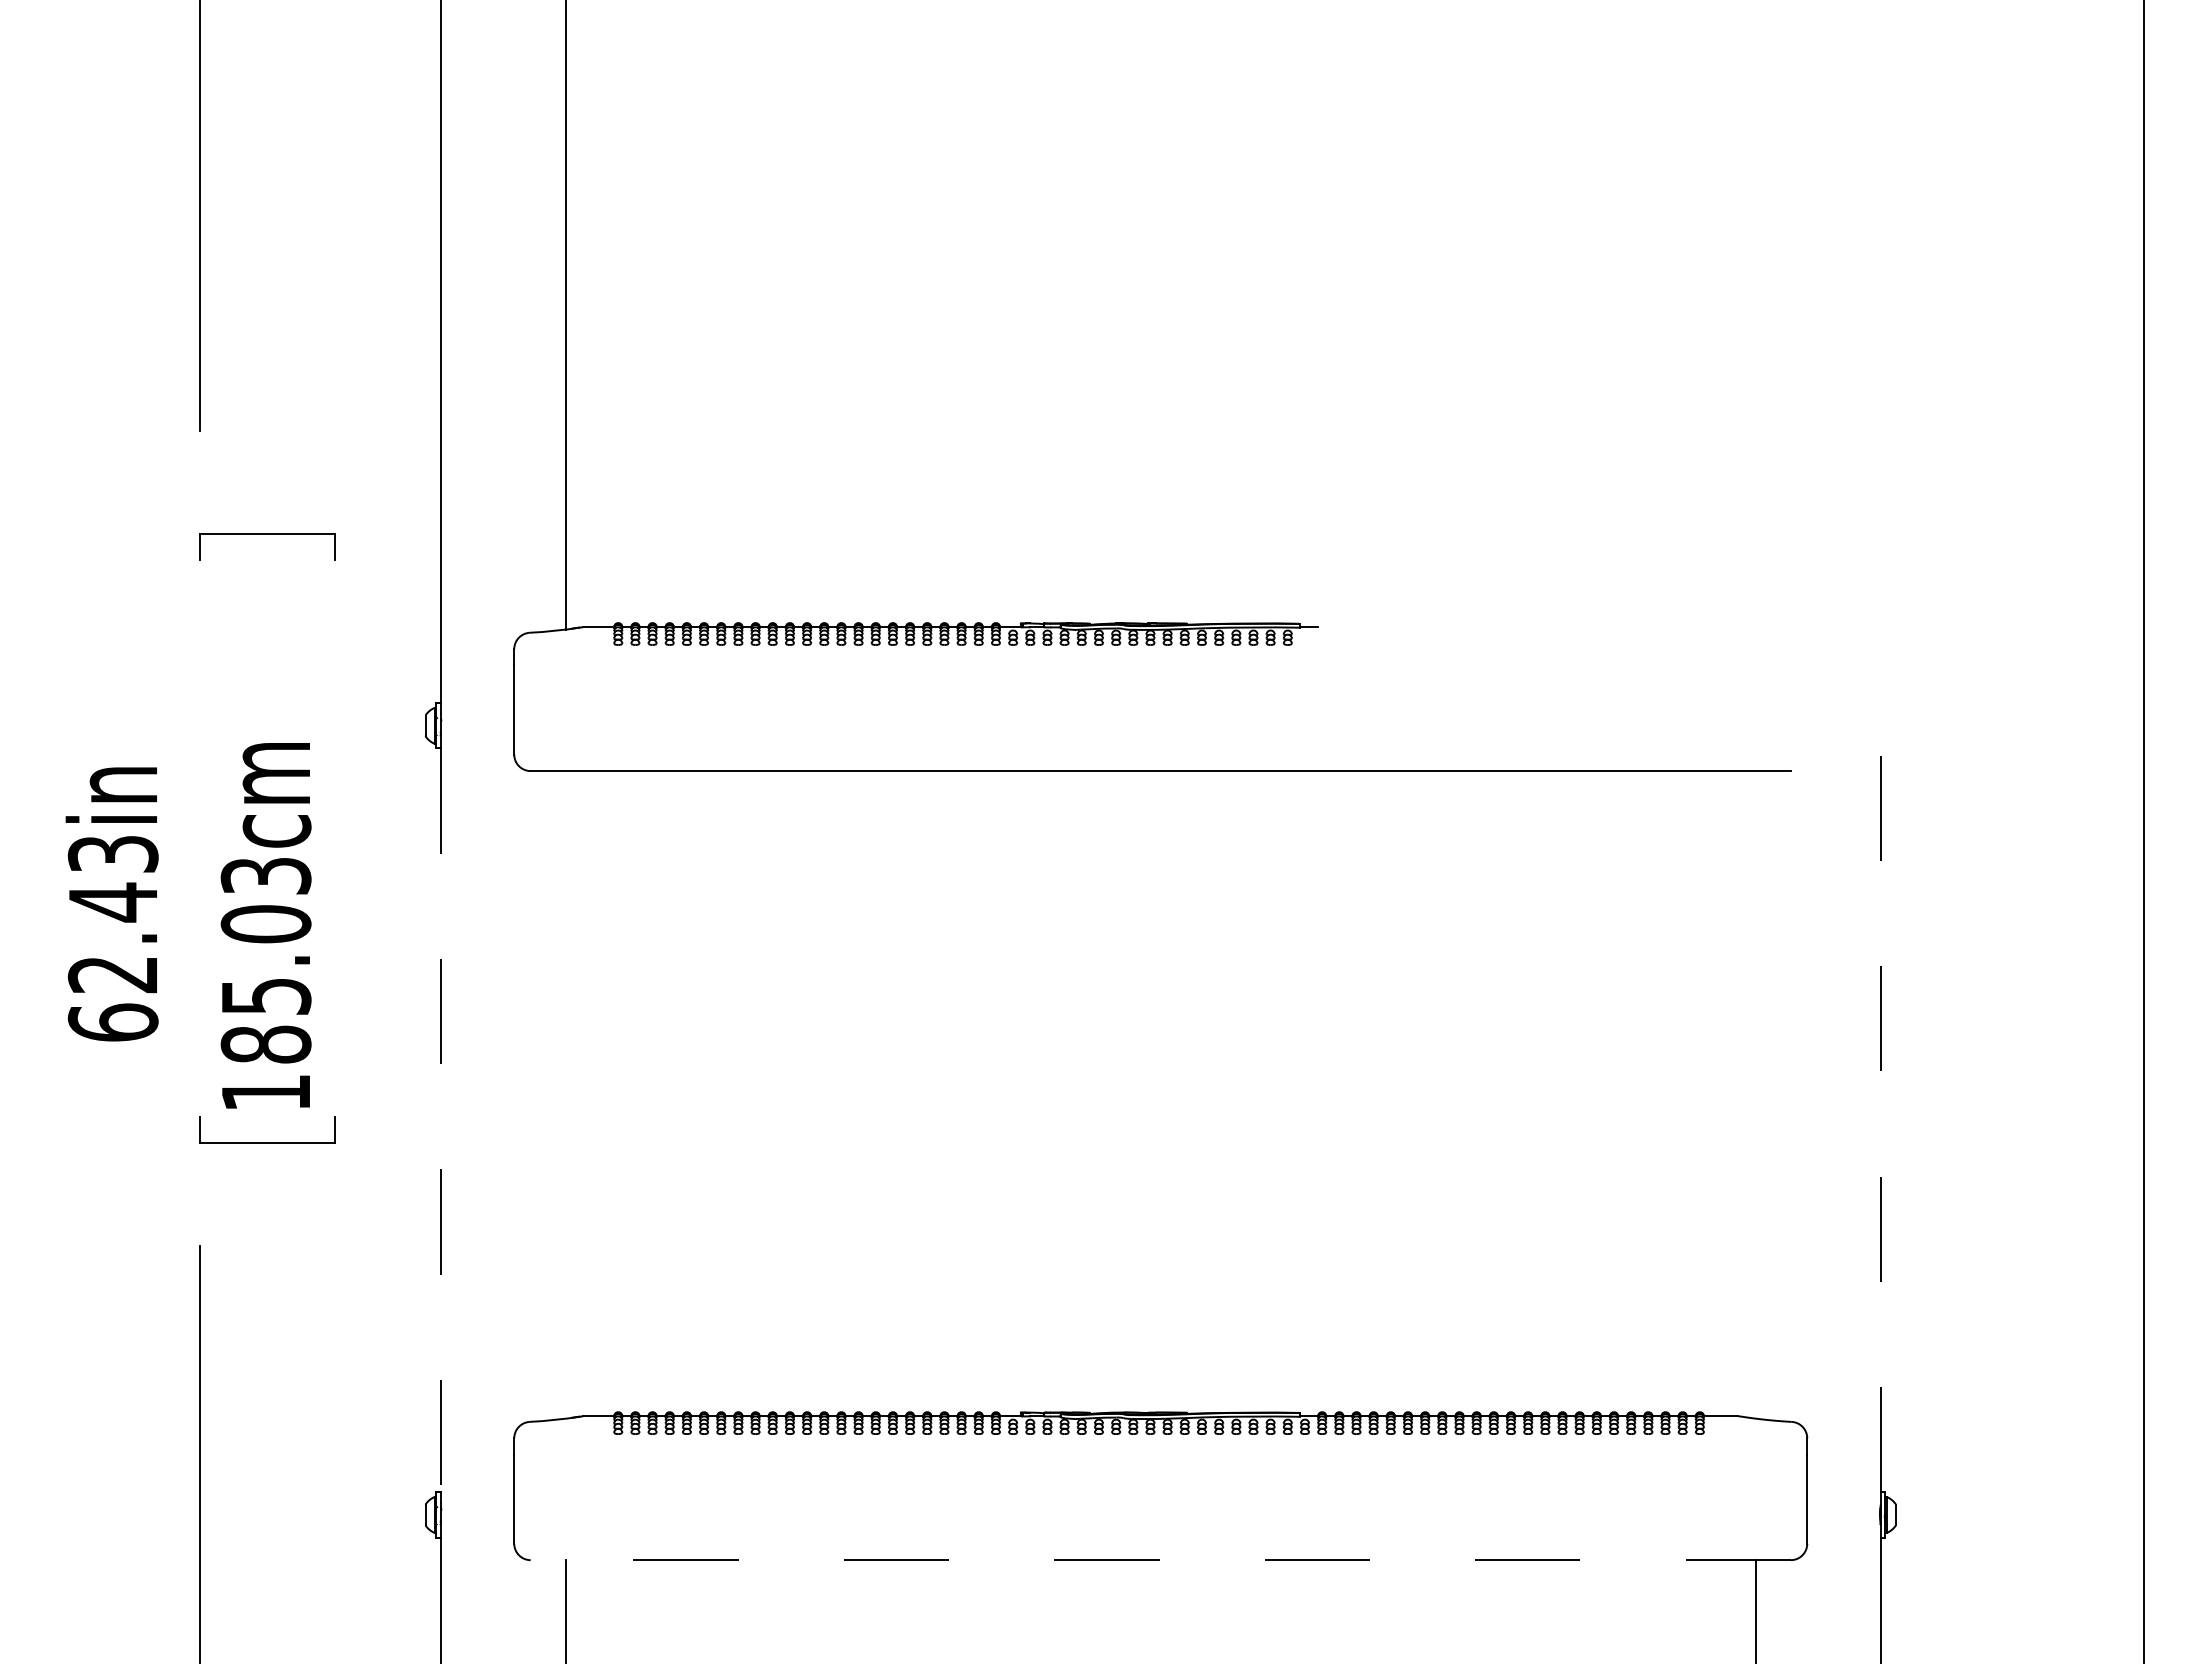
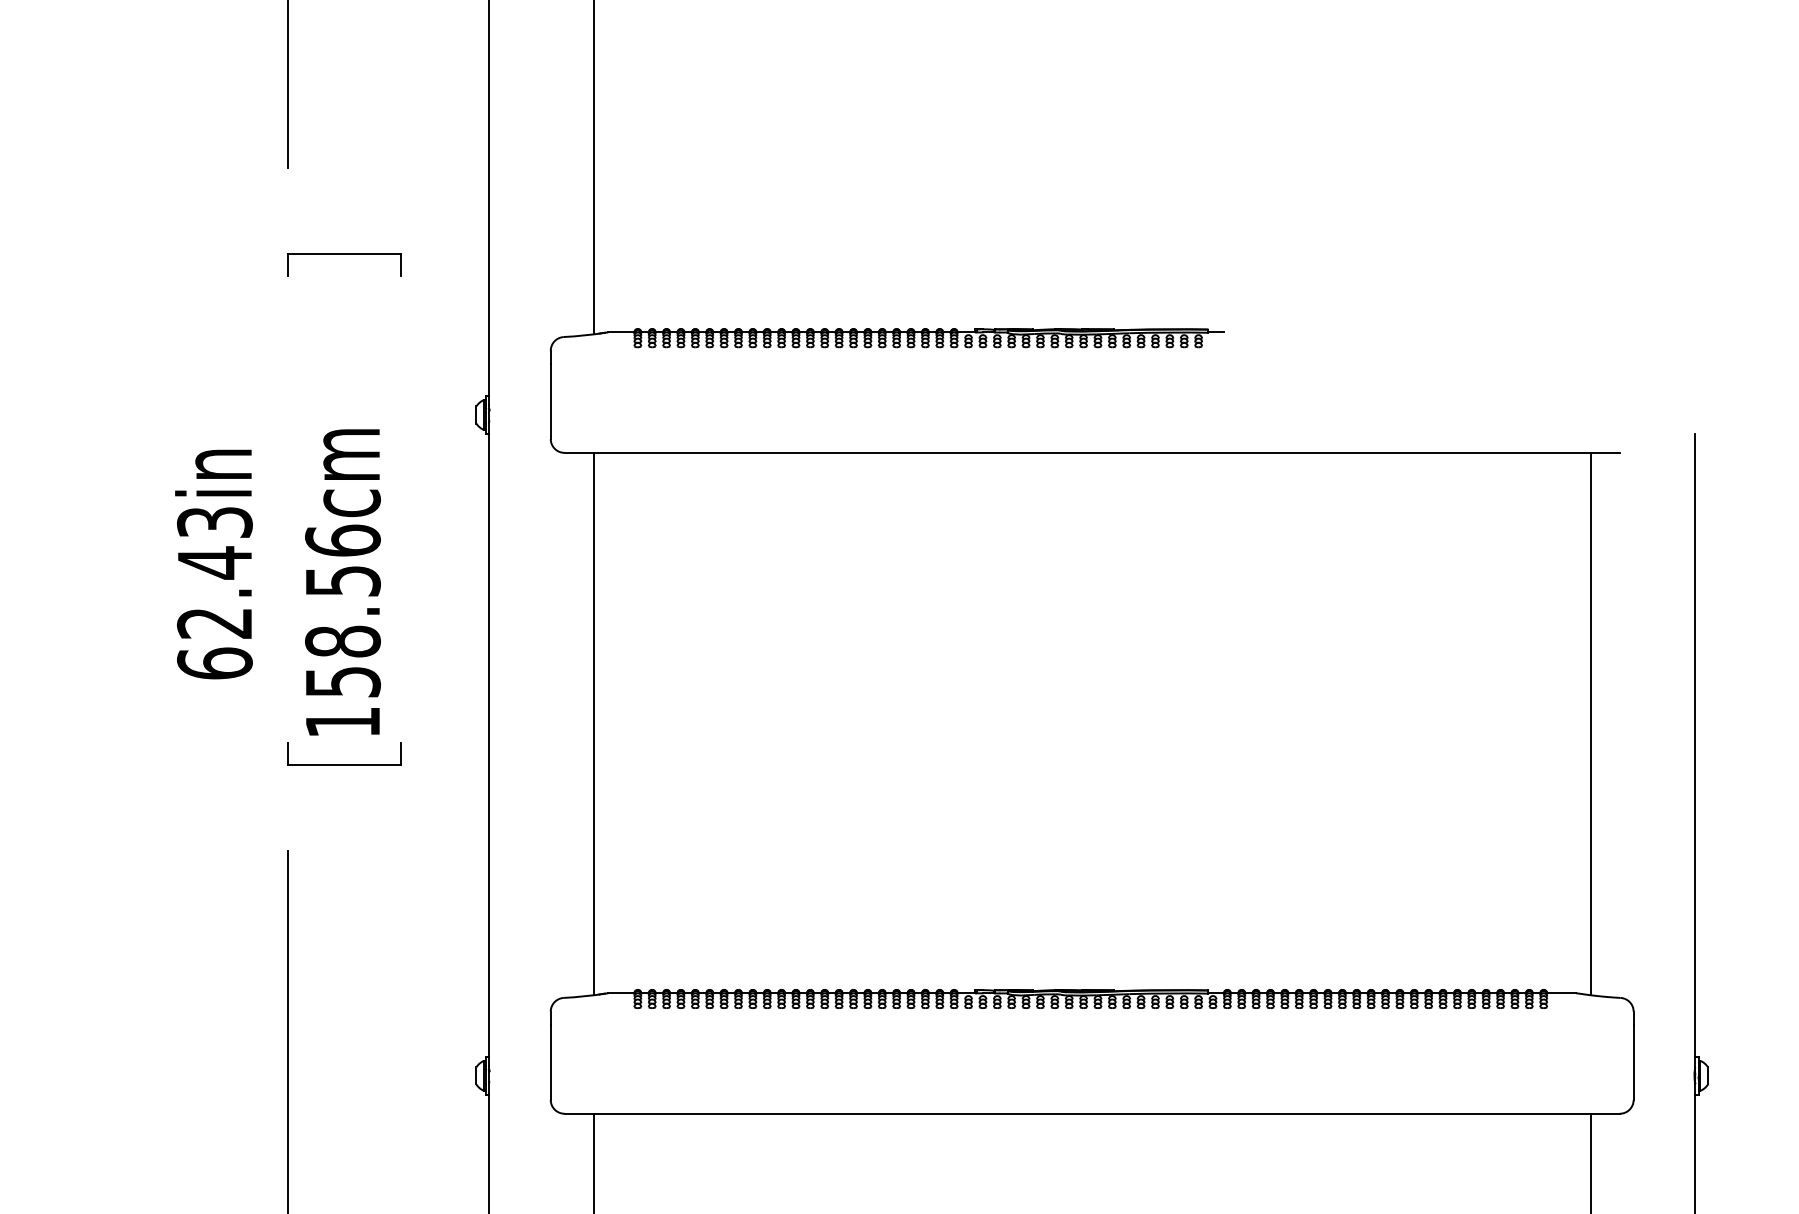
text: (265, 959) -> (342, 610), 185.03cm -> 158.56cm
line: (565, 1094) -> (593, 723), added
line: (1755, 1094) -> (1590, 723), added
line: (440, 1120) -> (488, 745), dashed -> solid
line: (1880, 1120) -> (1694, 745), dashed -> solid
line: (1160, 1560) -> (1091, 1114), dashed -> solid

